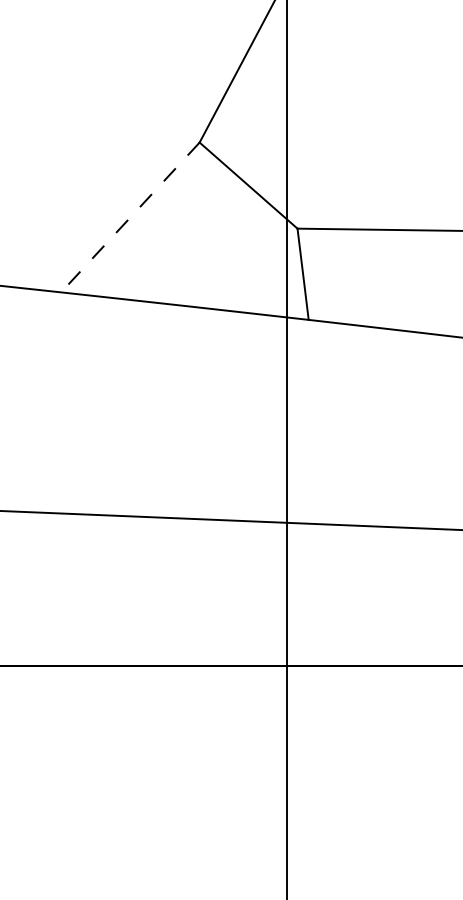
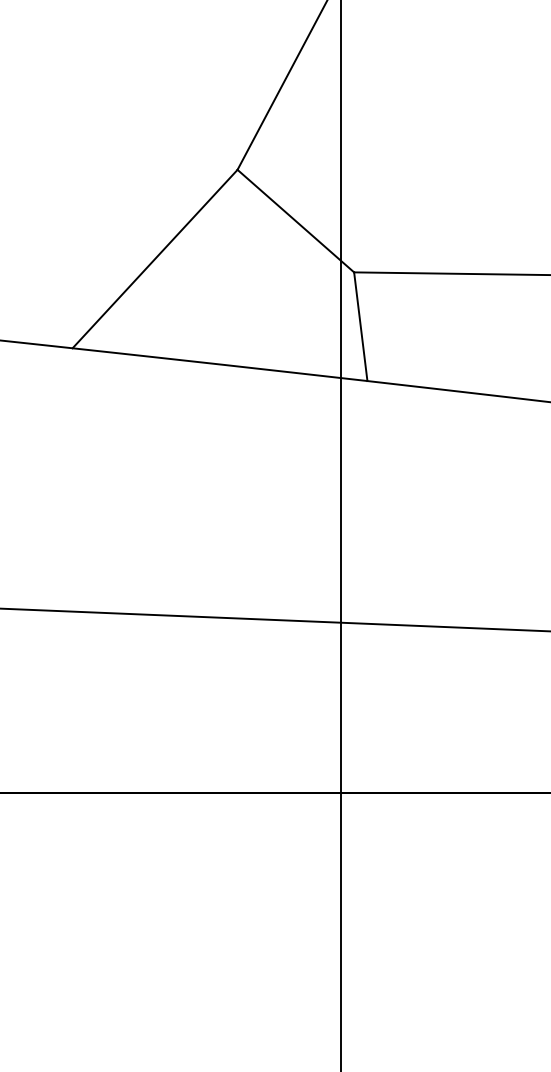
line: (130, 217) -> (155, 259), dashed -> solid

